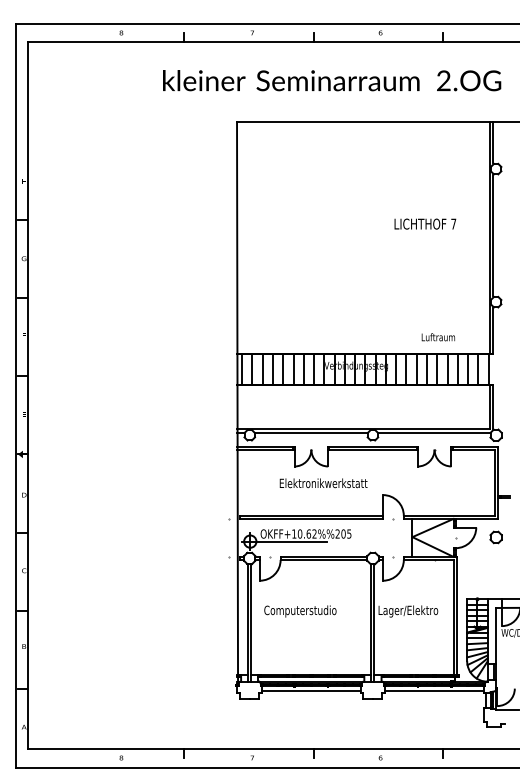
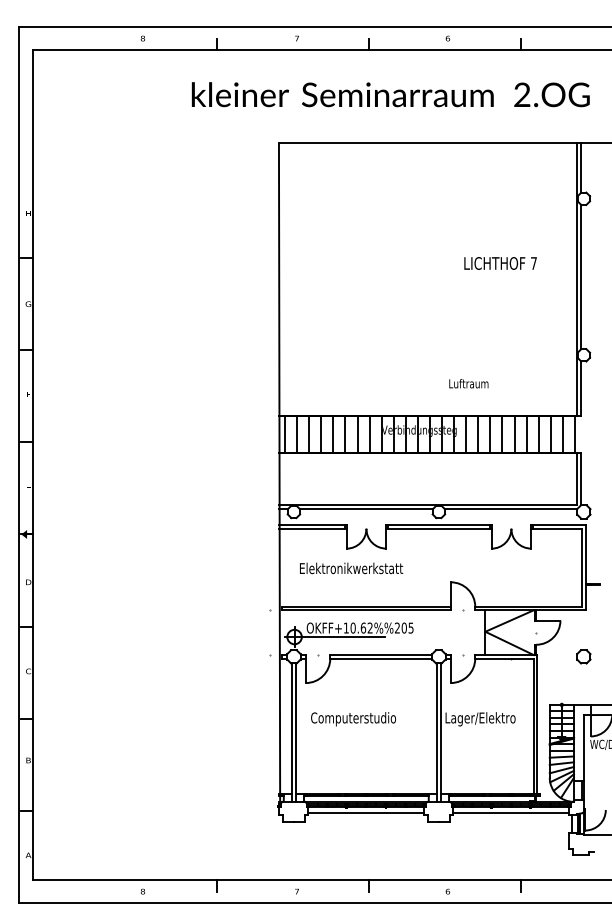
text: (437, 337) -> (467, 383), moved
text: (323, 483) -> (351, 568), moved
part: (495, 537) -> (583, 656), moved

